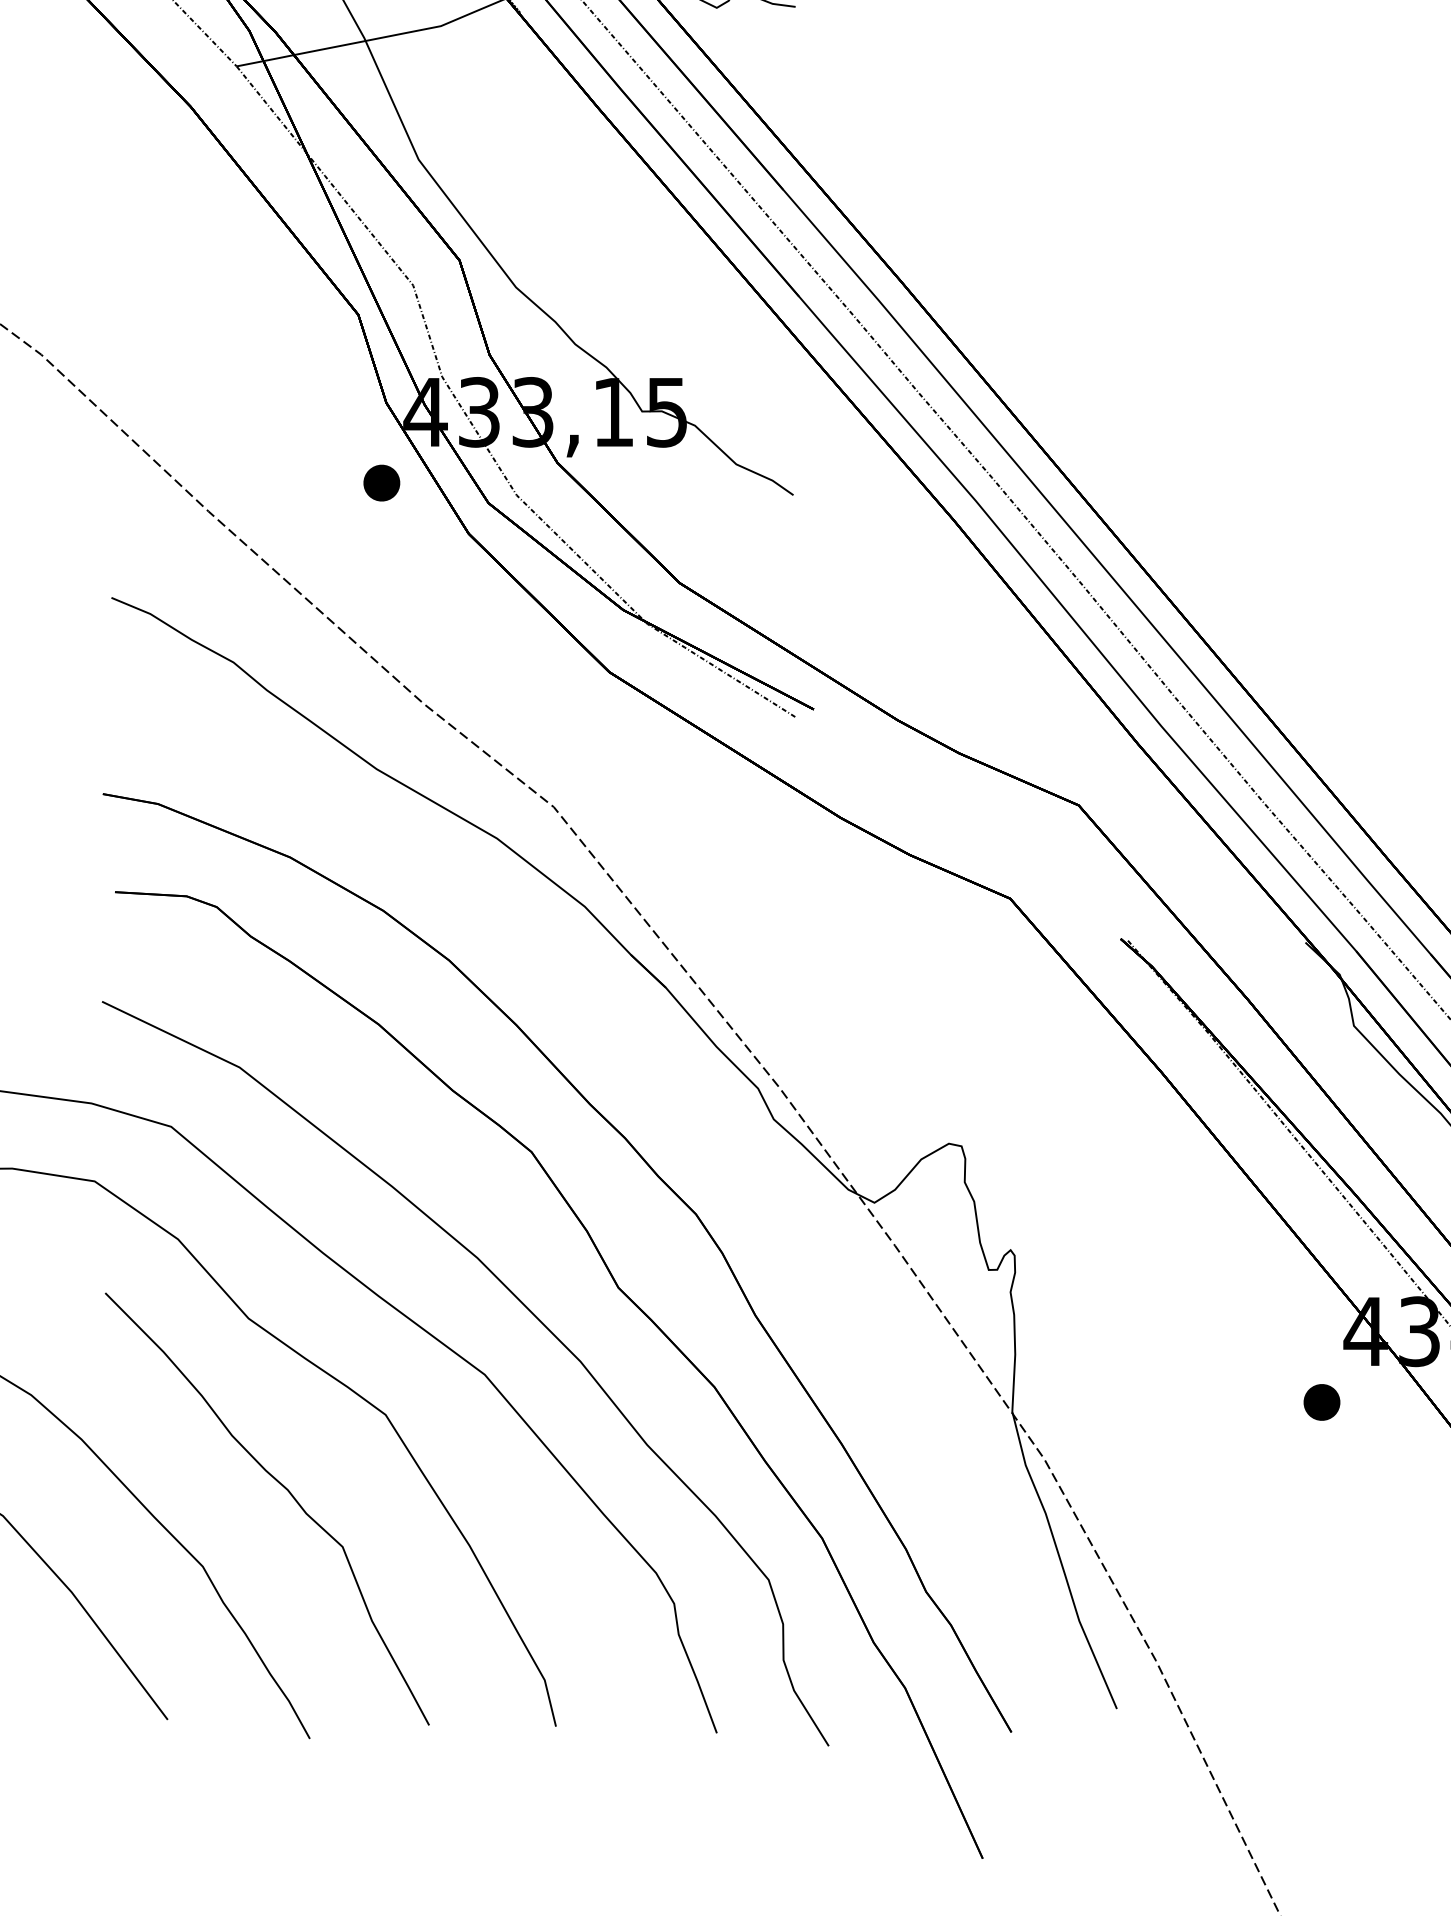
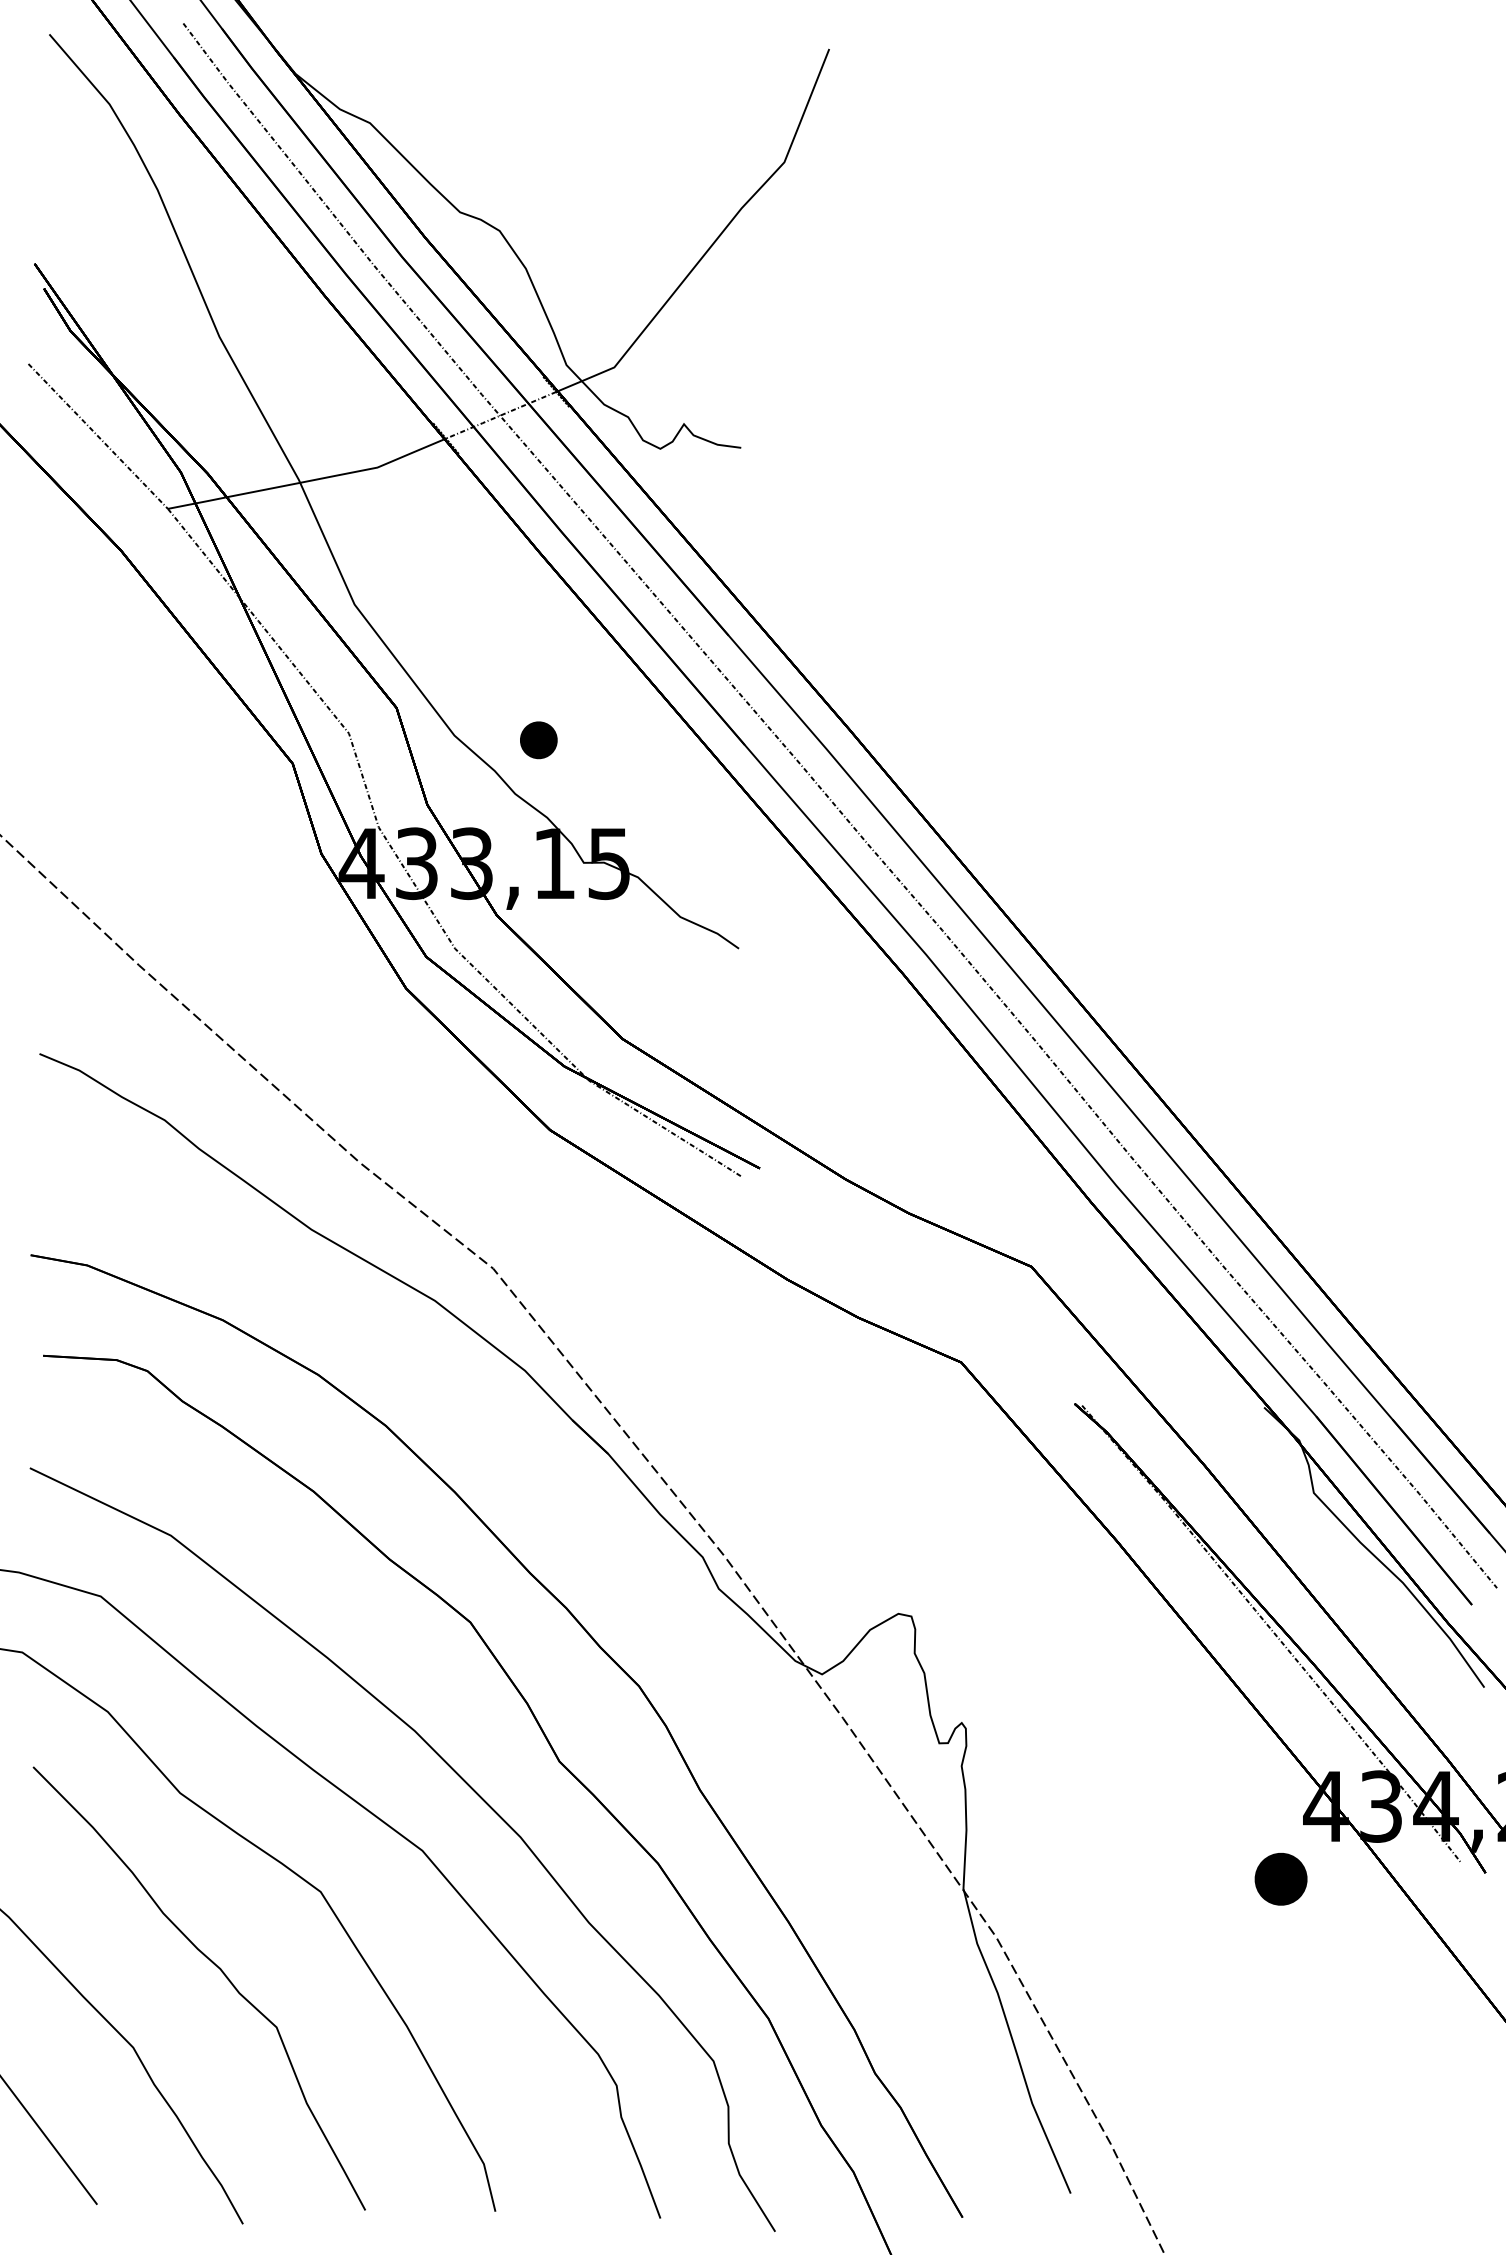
part: (381, 483) -> (538, 740), moved
part: (1321, 1401) -> (1280, 1878), size x1.4

